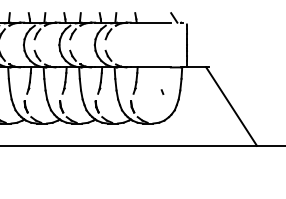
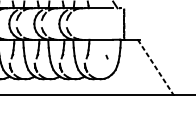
line: (231, 106) -> (155, 67), solid -> dashed

